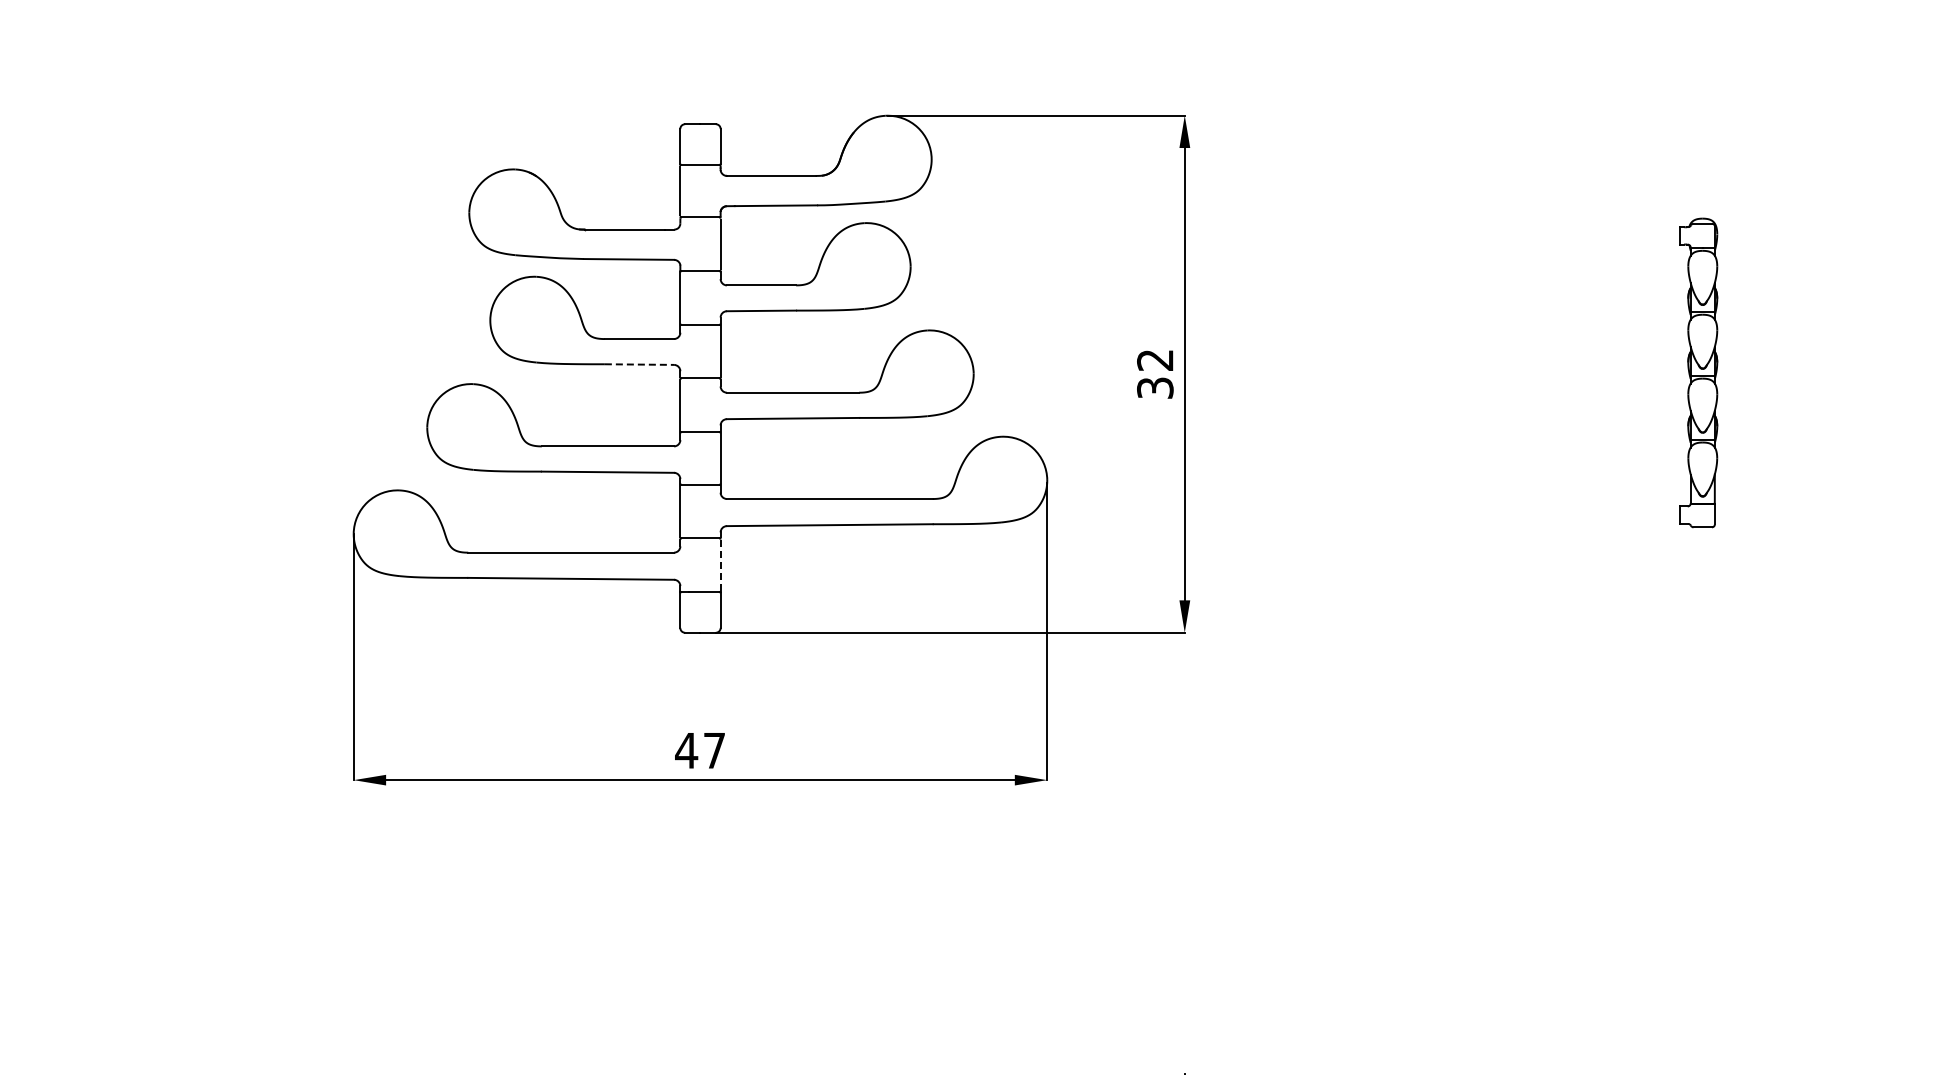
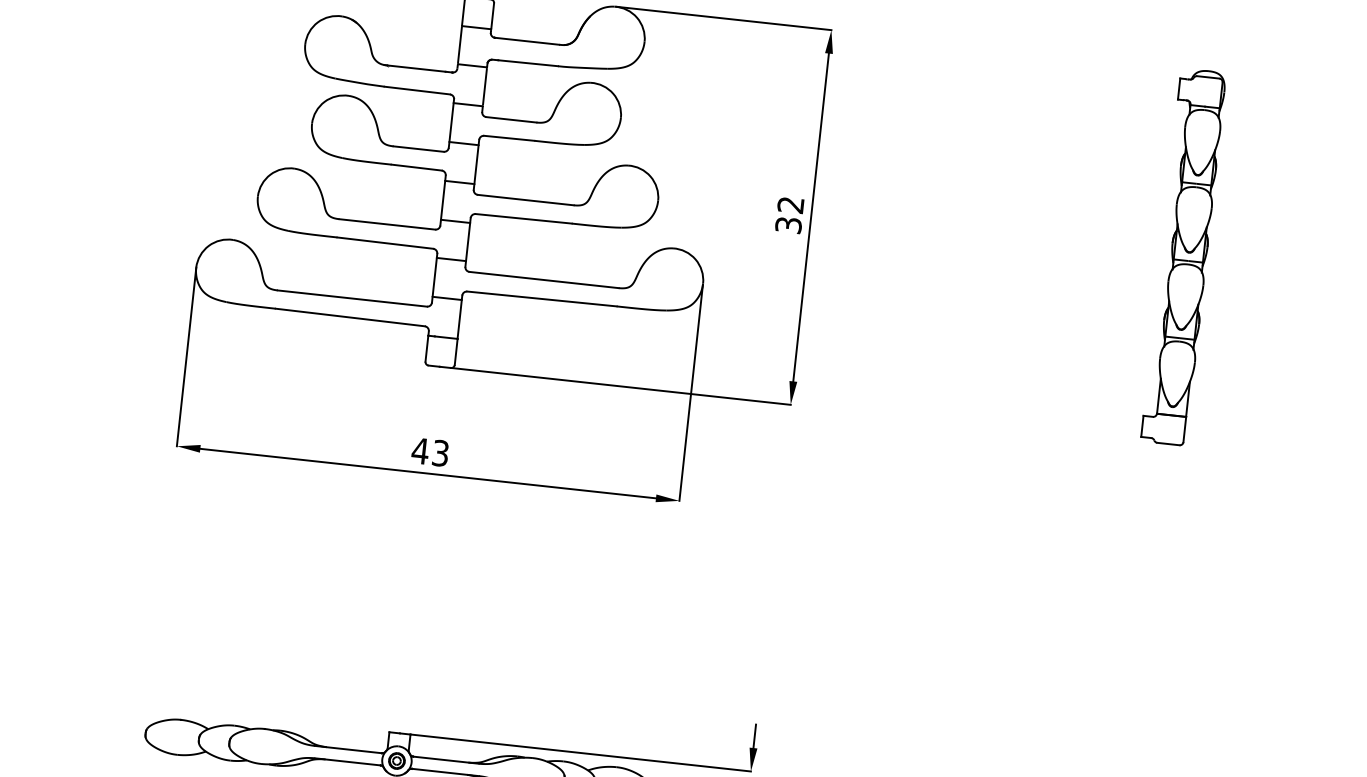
line: (639, 364) -> (416, 167), dashed -> solid
part: (1698, 372) -> (1183, 256), size x1.67
line: (720, 565) -> (459, 319), dashed -> solid
text: (714, 750) -> (440, 453), 47 -> 43

